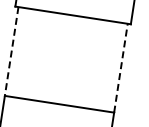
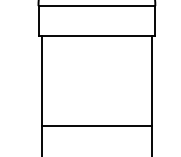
line: (11, 51) -> (41, 81), dashed -> solid
line: (121, 68) -> (152, 81), dashed -> solid

